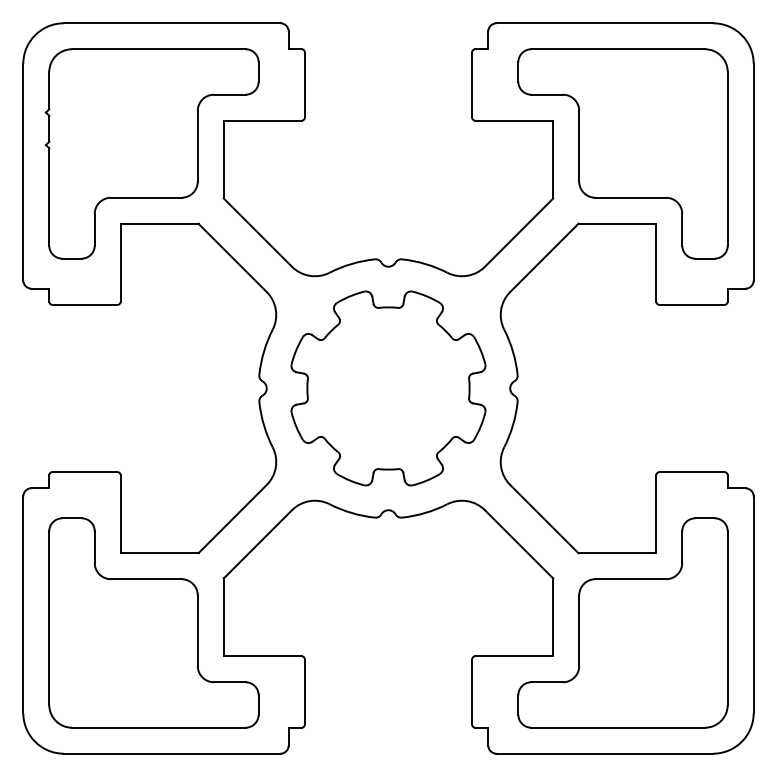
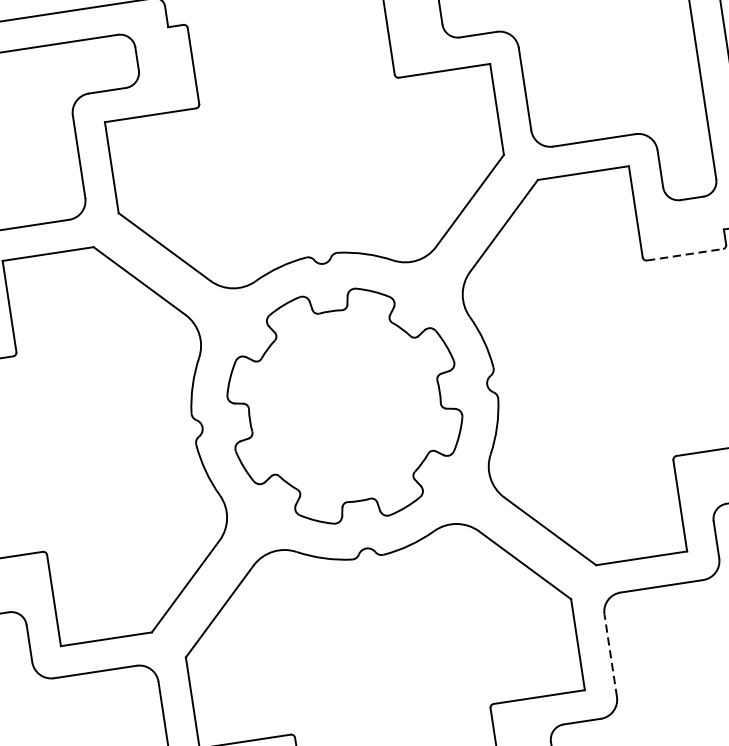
line: (692, 304) -> (685, 254), solid -> dashed
line: (579, 630) -> (611, 655), solid -> dashed

